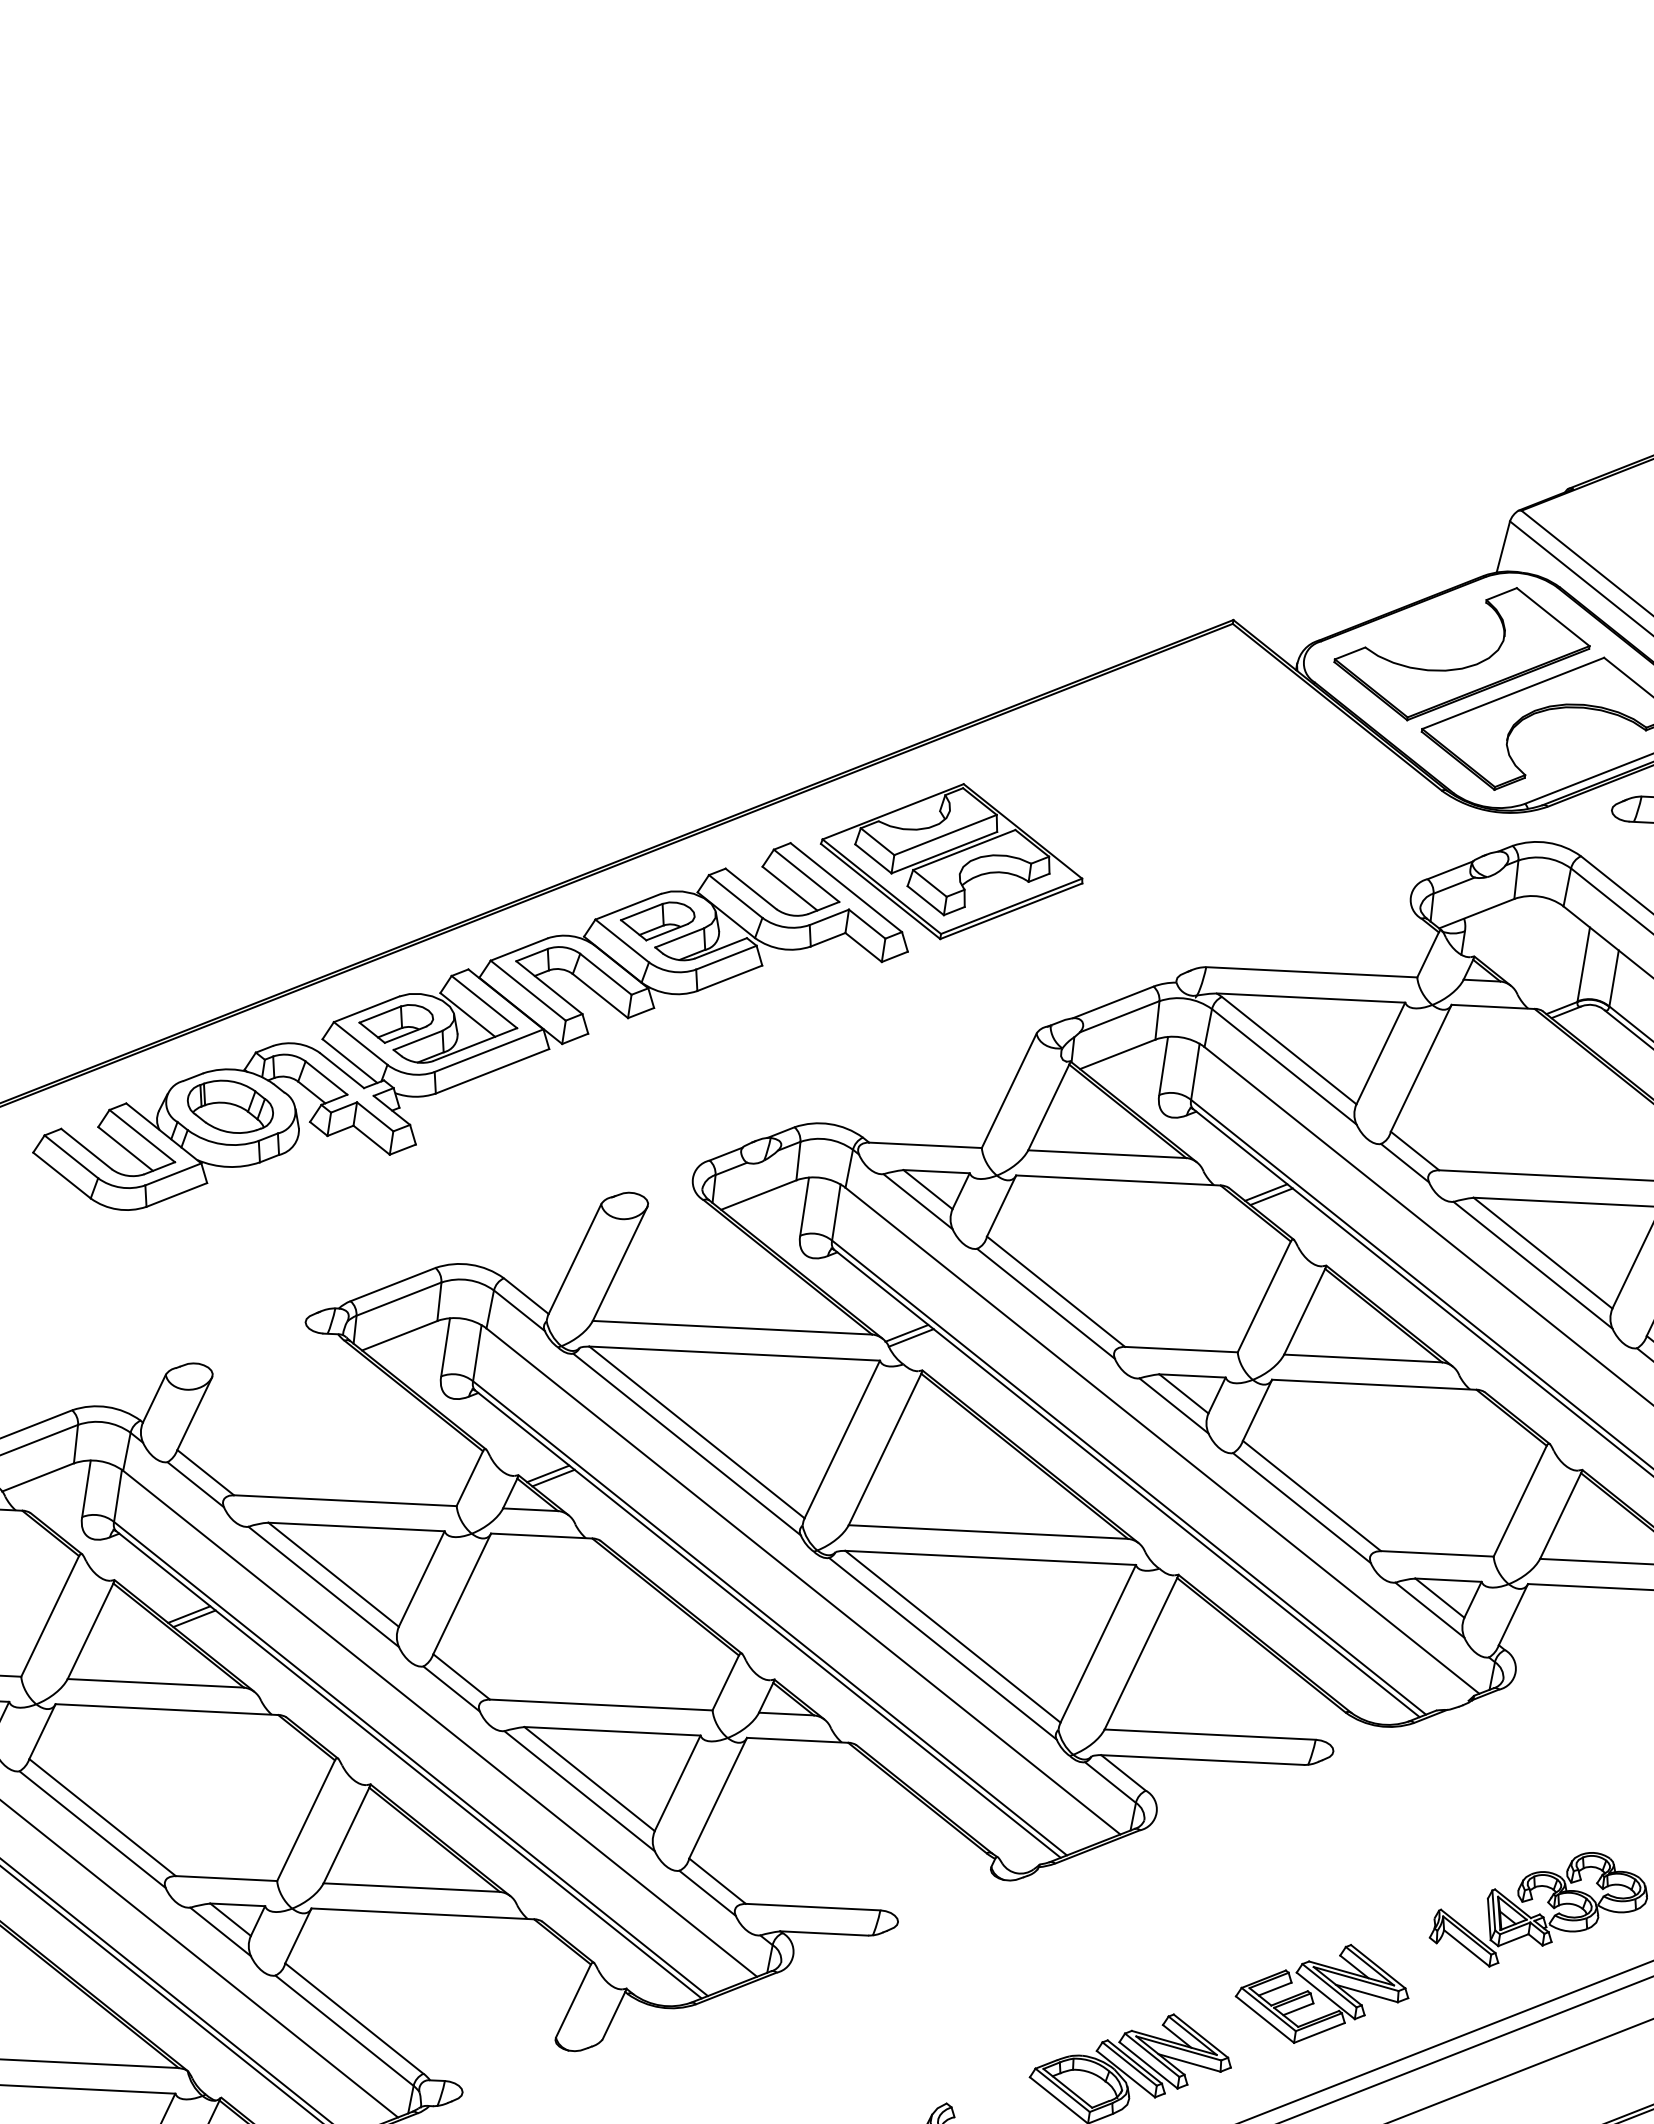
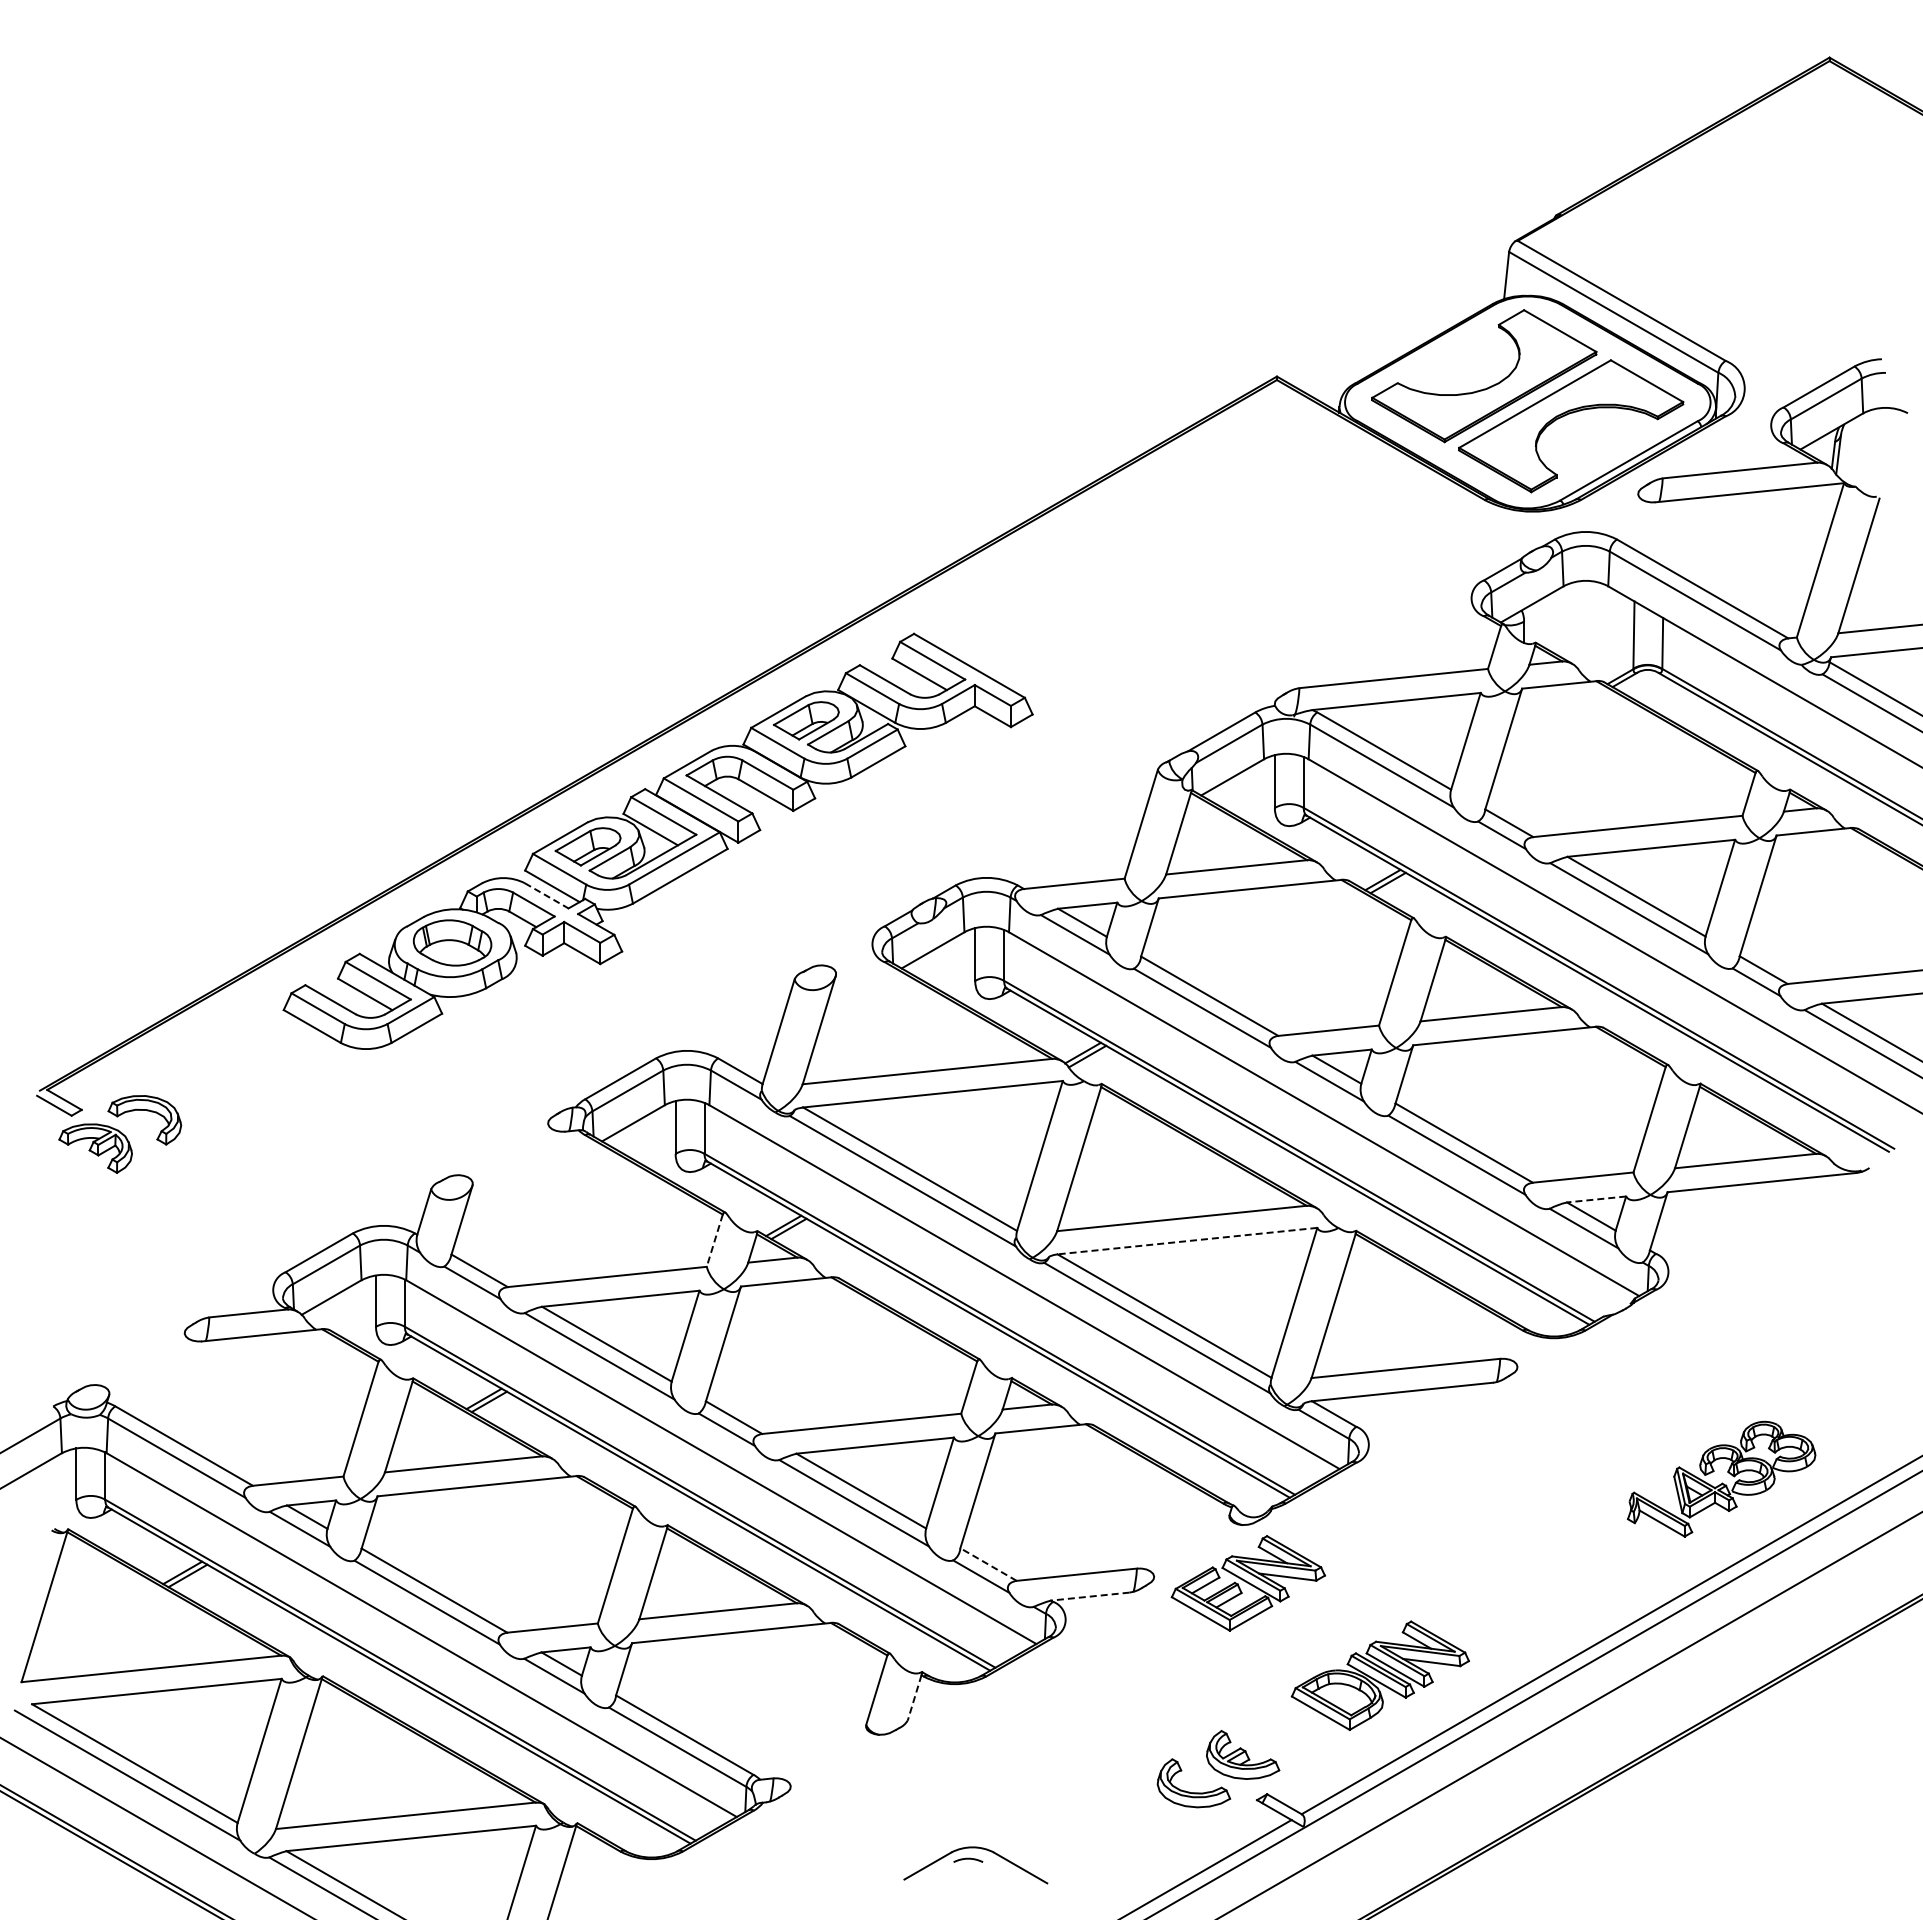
part: (951, 861) -> (1059, 628), removed
line: (342, 1071) -> (547, 896), solid -> dashed
line: (469, 1479) -> (714, 1241), solid -> dashed
line: (990, 1558) -> (1187, 1241), solid -> dashed
line: (1448, 1580) -> (1596, 1199), solid -> dashed
line: (717, 1881) -> (988, 1564), solid -> dashed
line: (824, 1933) -> (1090, 1596), solid -> dashed
part: (1321, 1993) -> (1247, 1583), moved
line: (613, 2015) -> (914, 1697), solid -> dashed

